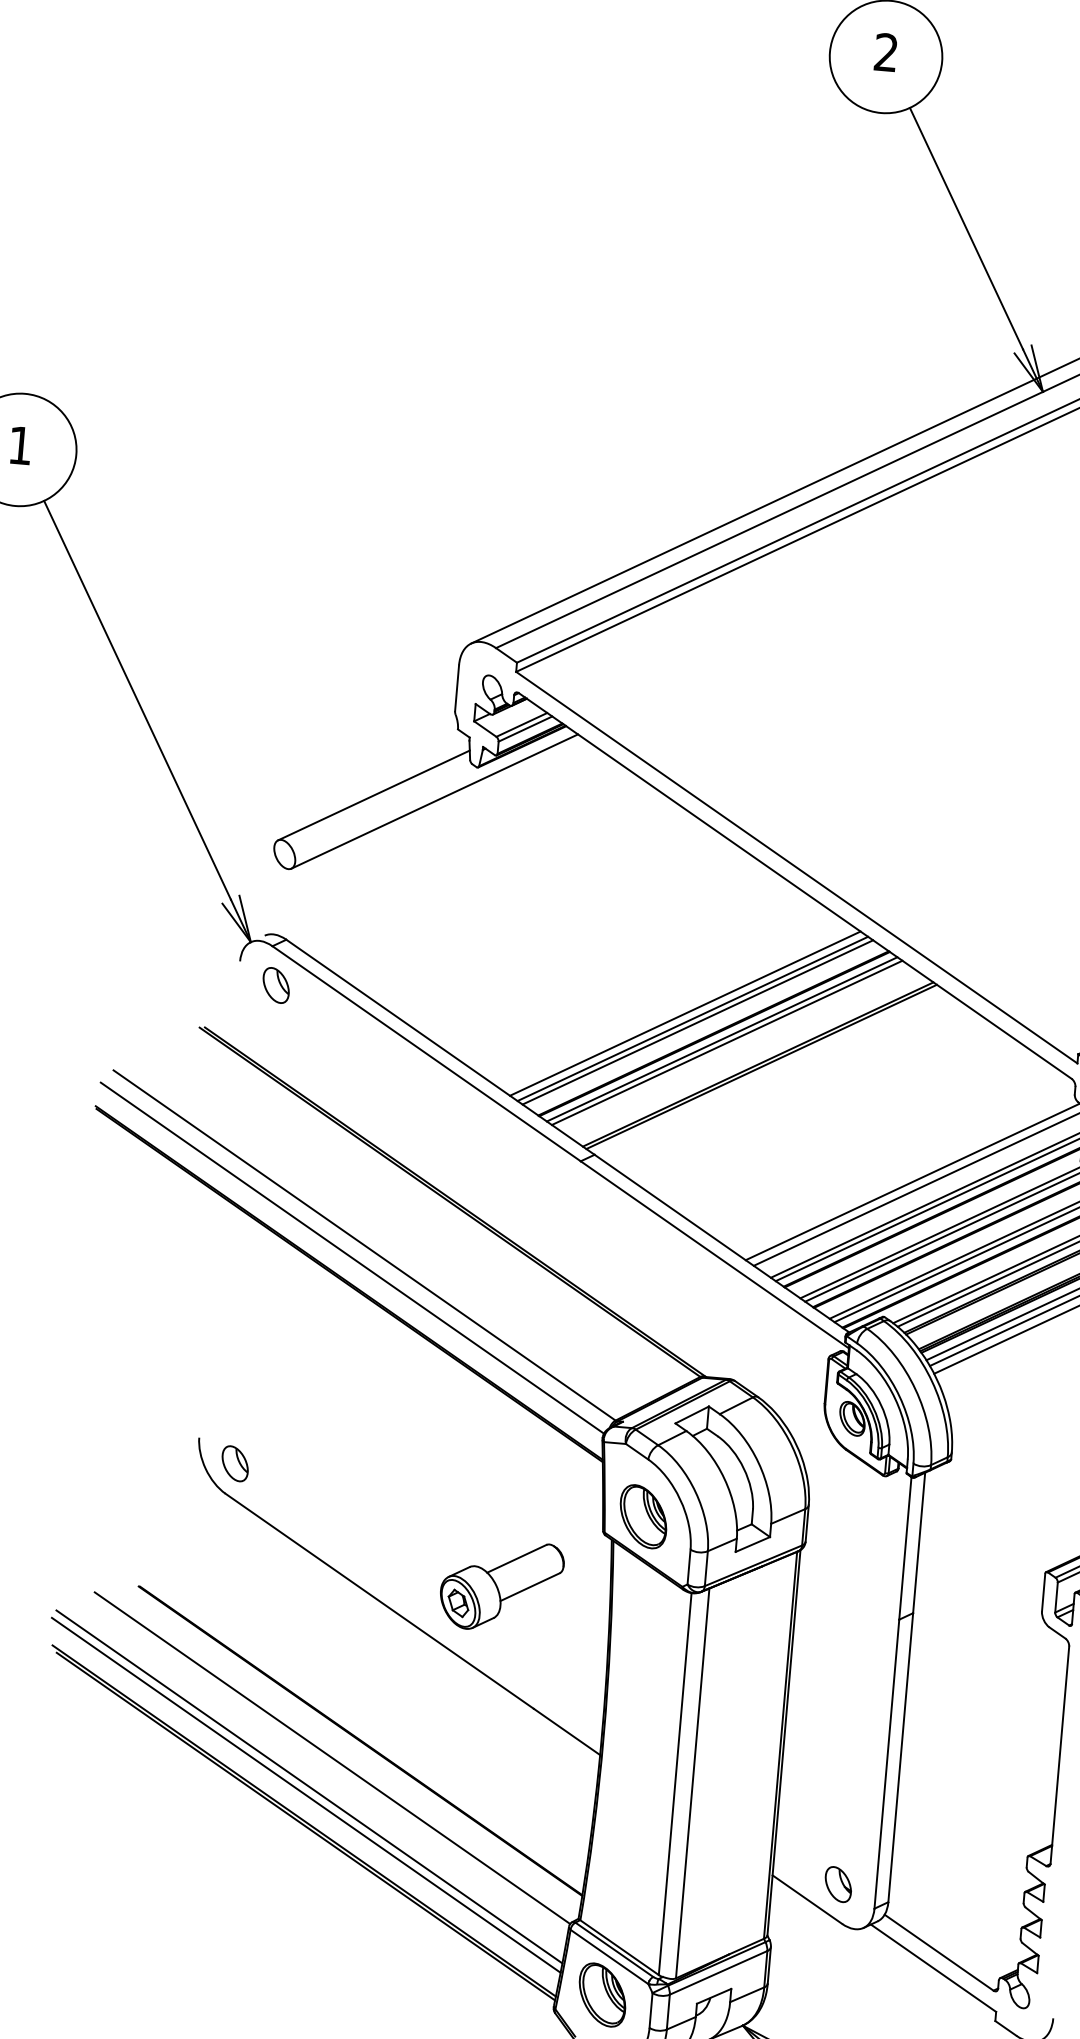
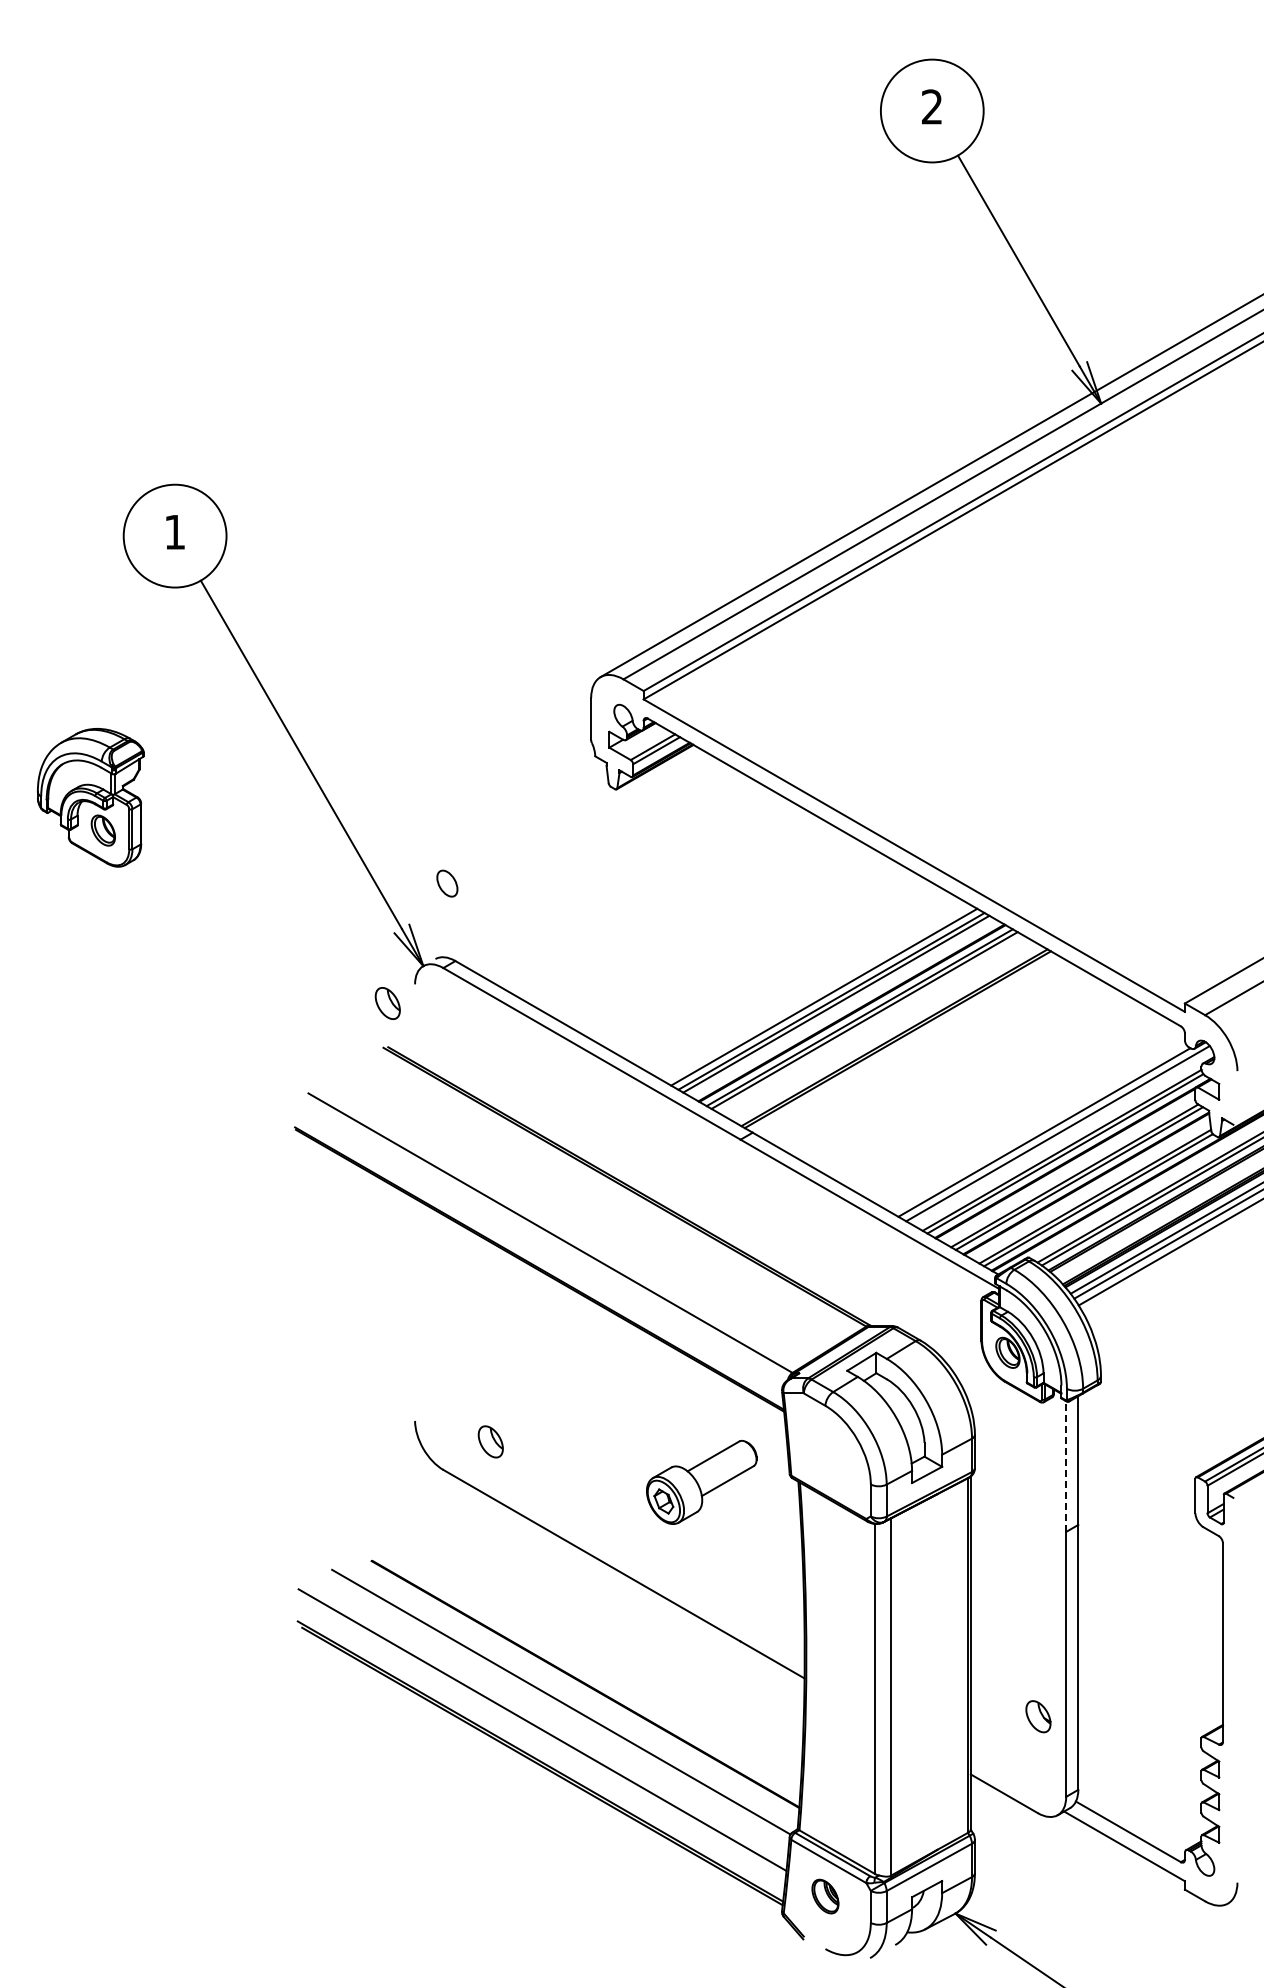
line: (373, 794) -> (523, 822), removed
line: (434, 801) -> (579, 823), removed
part: (275, 985) -> (387, 1003), moved
line: (351, 1257) -> (539, 1245), removed
part: (234, 1463) -> (490, 1441), moved
part: (643, 1517) -> (825, 1458), removed
line: (905, 1548) -> (1066, 1466), solid -> dashed
part: (501, 1585) -> (701, 1481), moved
line: (306, 1794) -> (540, 1737), removed
part: (838, 1884) -> (1038, 1716), moved
part: (602, 1994) -> (825, 1896), size x0.6

